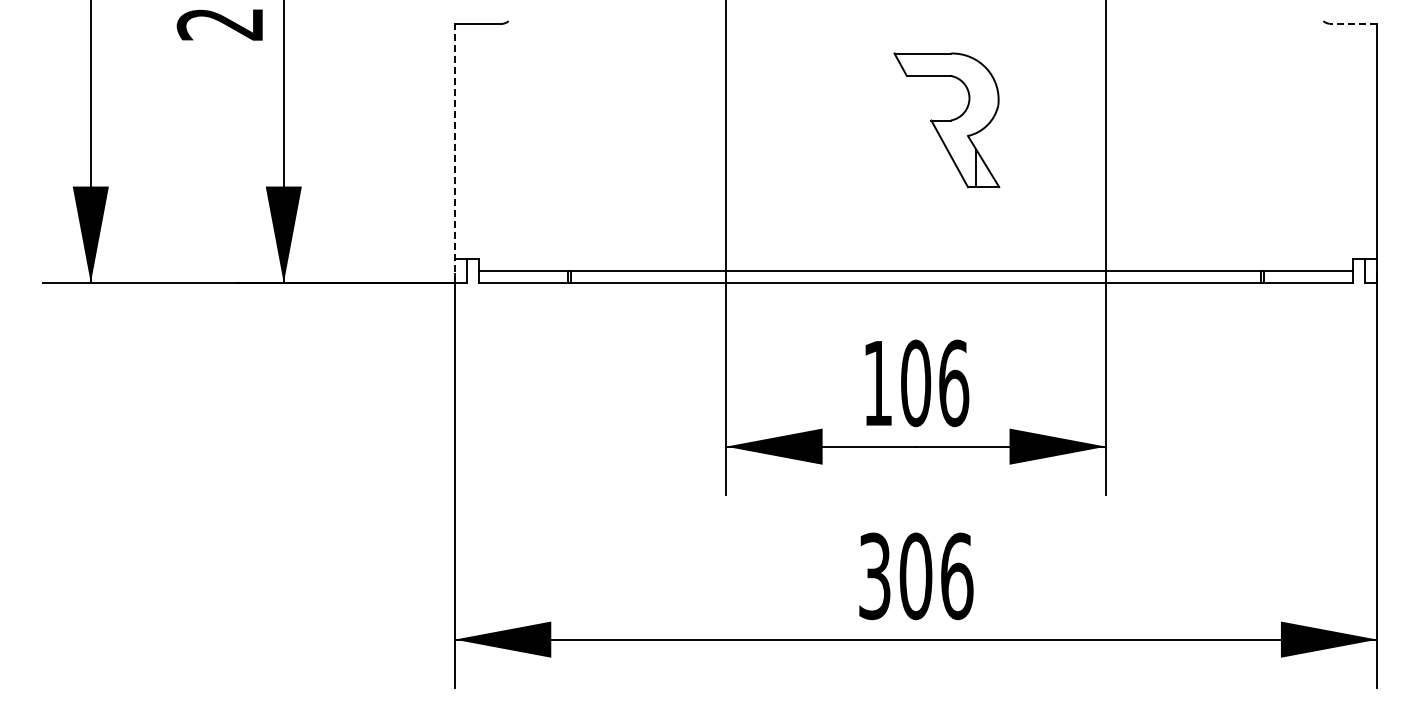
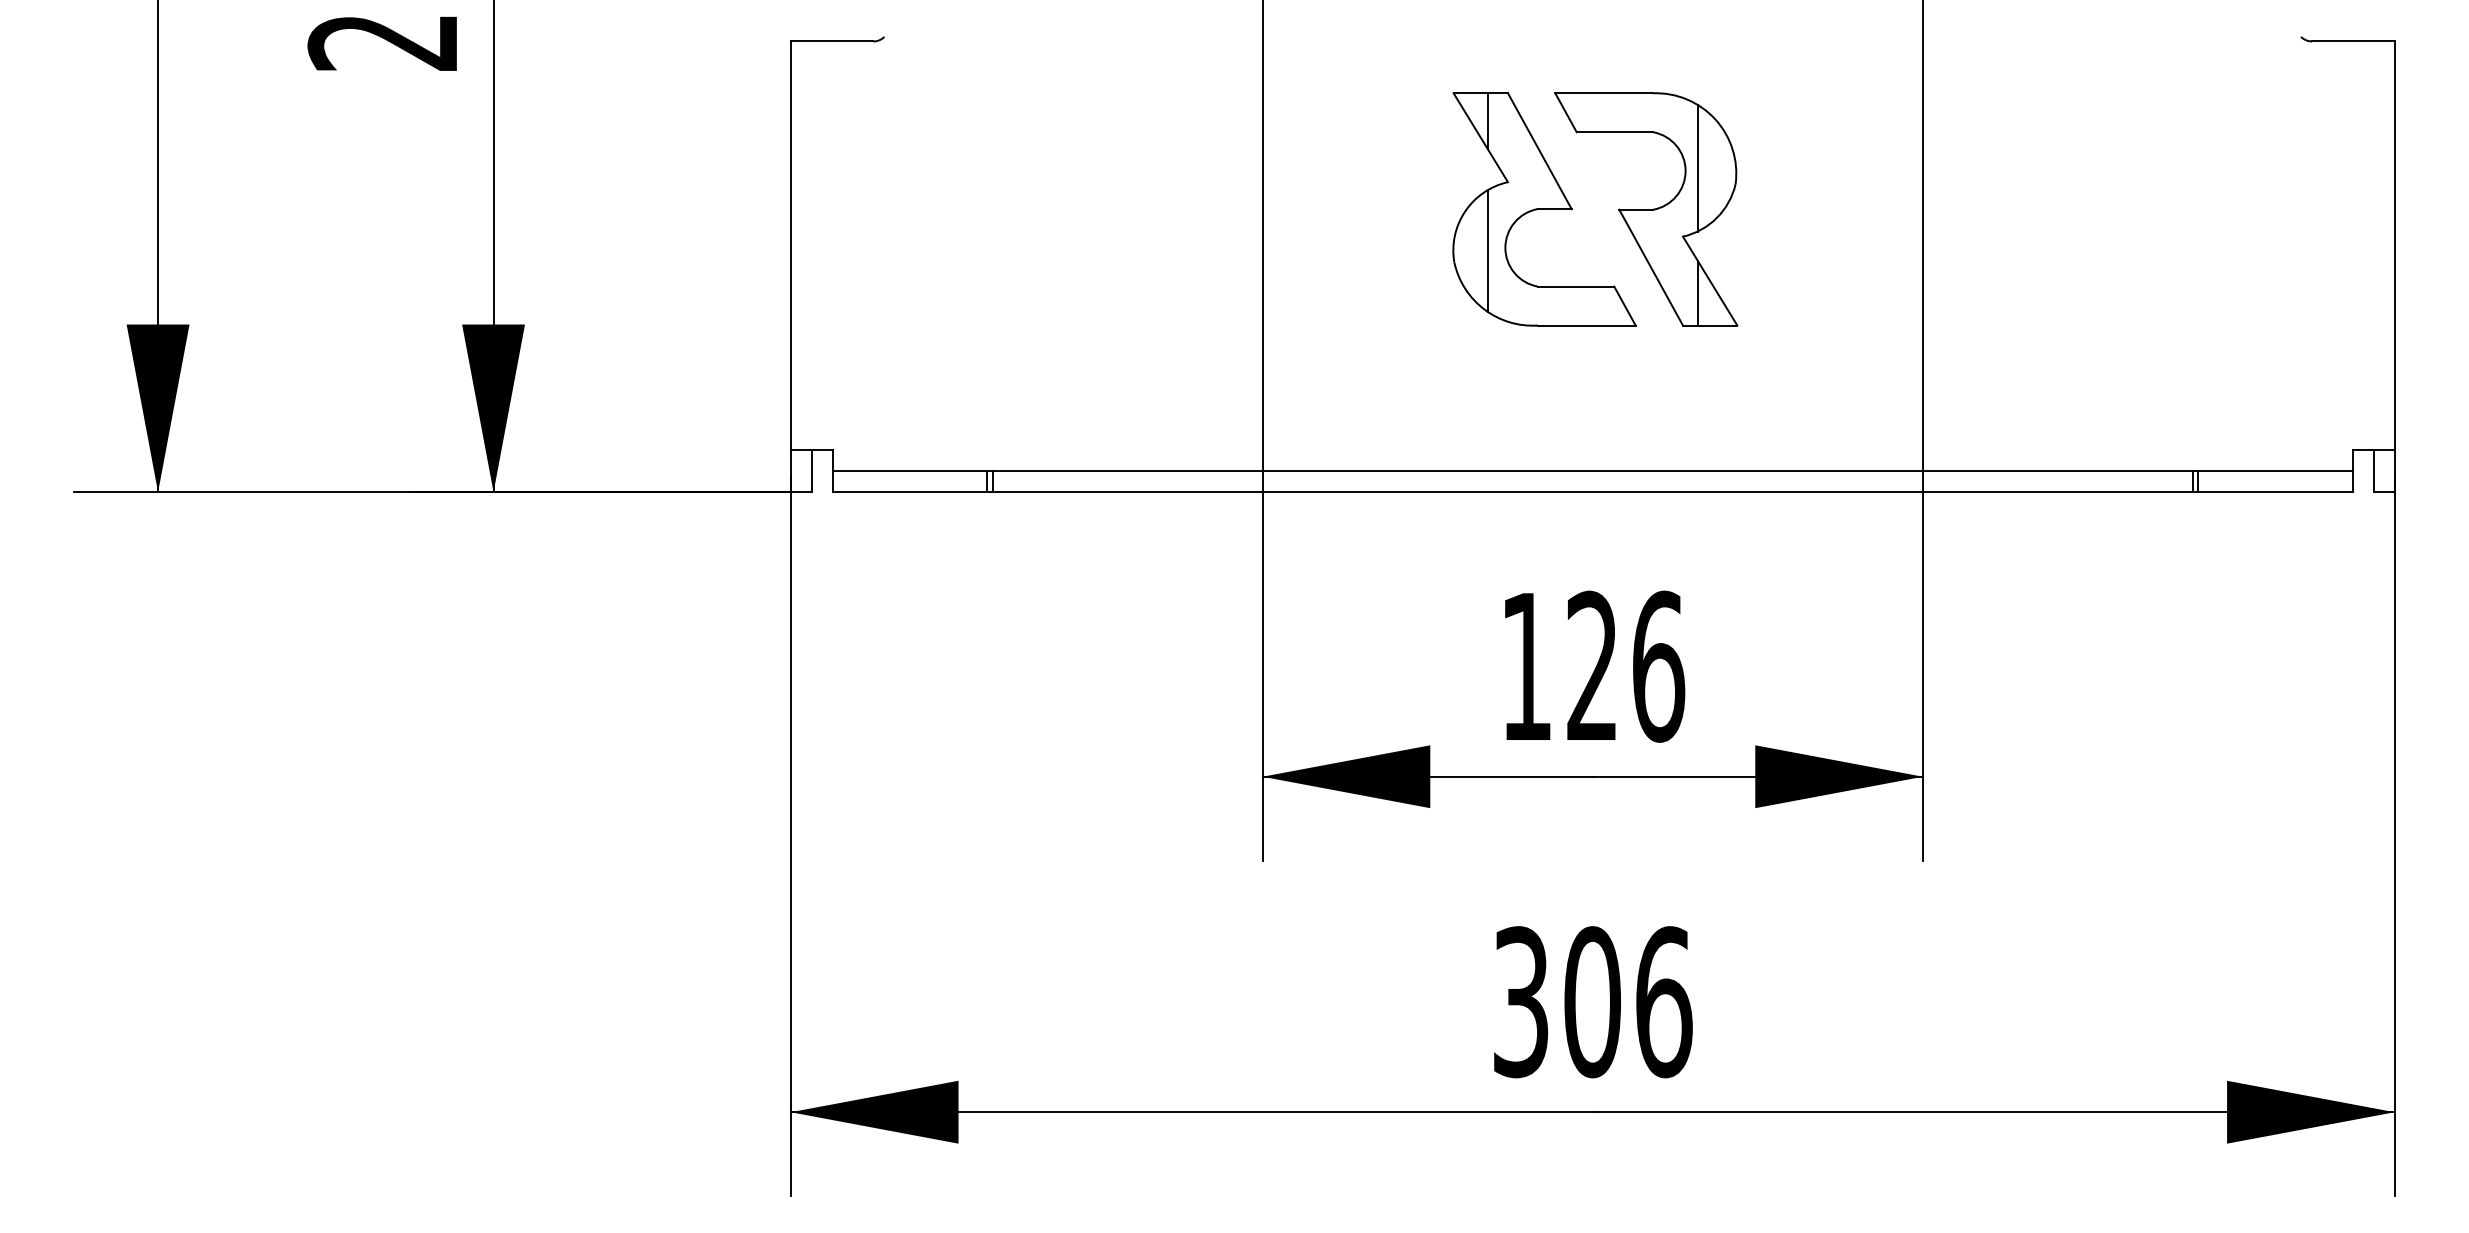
line: (1353, 23) -> (2353, 41), dashed -> solid
line: (976, 96) -> (1697, 167), added
part: (888, 120) -> (1544, 209), added
line: (454, 153) -> (790, 267), dashed -> solid
text: (916, 383) -> (1593, 666), 106 -> 126

